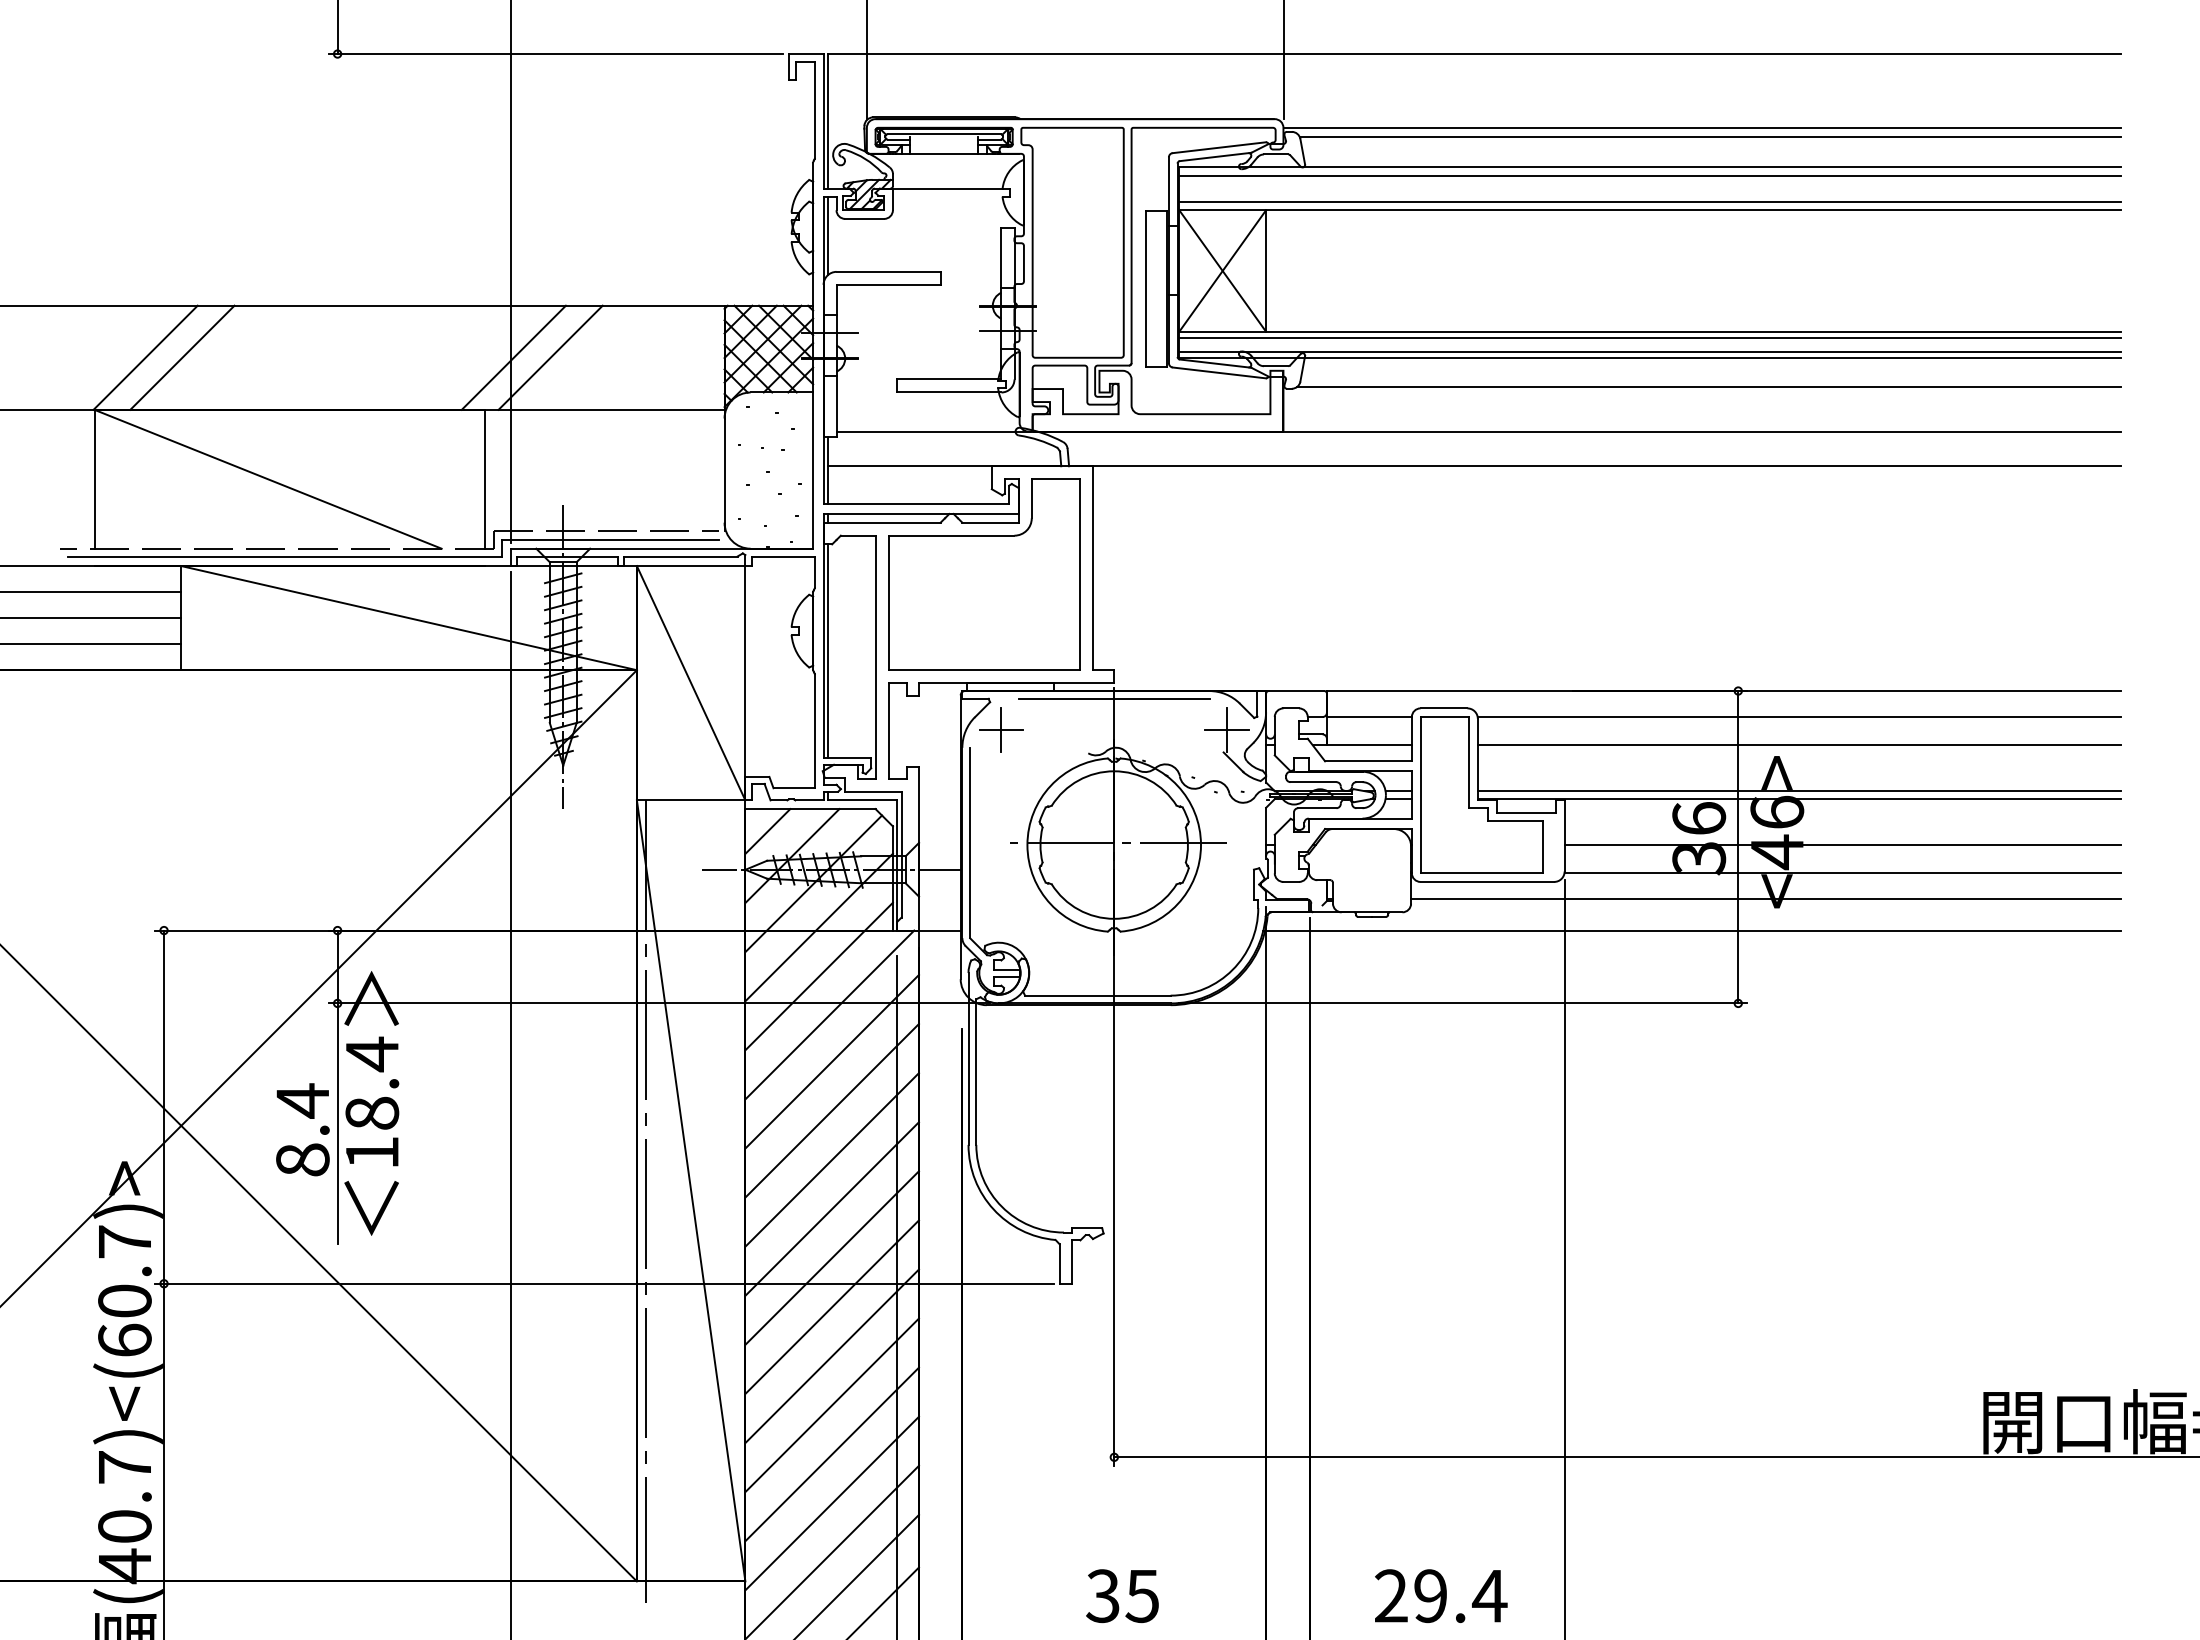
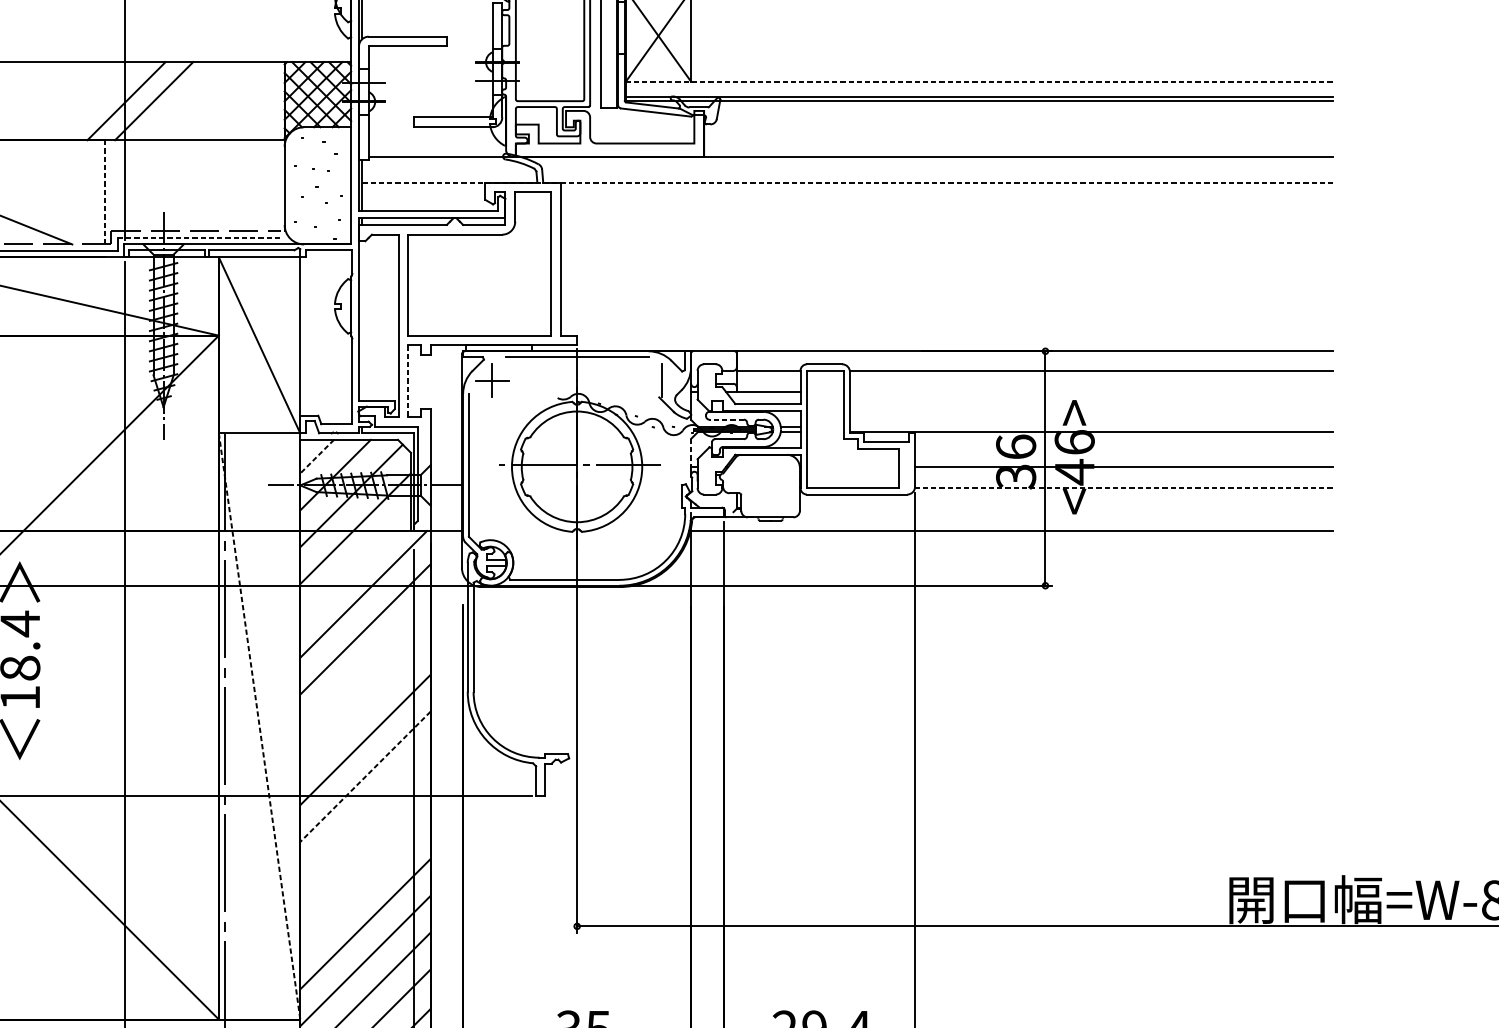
line: (1650, 331) -> (979, 81), solid -> dashed
line: (1649, 337) -> (978, 85), removed
line: (1708, 387) -> (1023, 123), removed
line: (1474, 466) -> (847, 182), solid -> dashed
line: (485, 478) -> (105, 191), solid -> dashed
line: (611, 540) -> (199, 238), solid -> dashed
line: (827, 650) -> (361, 320), removed
line: (889, 730) -> (408, 380), solid -> dashed
line: (1226, 730) -> (661, 380), removed
line: (1798, 745) -> (1090, 392), removed
line: (1313, 782) -> (726, 419), solid -> dashed
line: (1798, 791) -> (1090, 426), removed
line: (1266, 826) -> (691, 452), solid -> dashed
line: (767, 831) -> (316, 456), solid -> dashed
line: (1842, 873) -> (1123, 488), solid -> dashed
line: (1765, 899) -> (1065, 507), removed
line: (818, 976) -> (355, 565), removed
line: (831, 1110) -> (364, 666), removed
line: (831, 1159) -> (364, 702), removed
line: (691, 1191) -> (259, 726), solid -> dashed
line: (832, 1258) -> (365, 777), solid -> dashed
line: (831, 1306) -> (364, 813), removed
line: (831, 1356) -> (364, 850), removed
line: (831, 1405) -> (364, 887), removed

